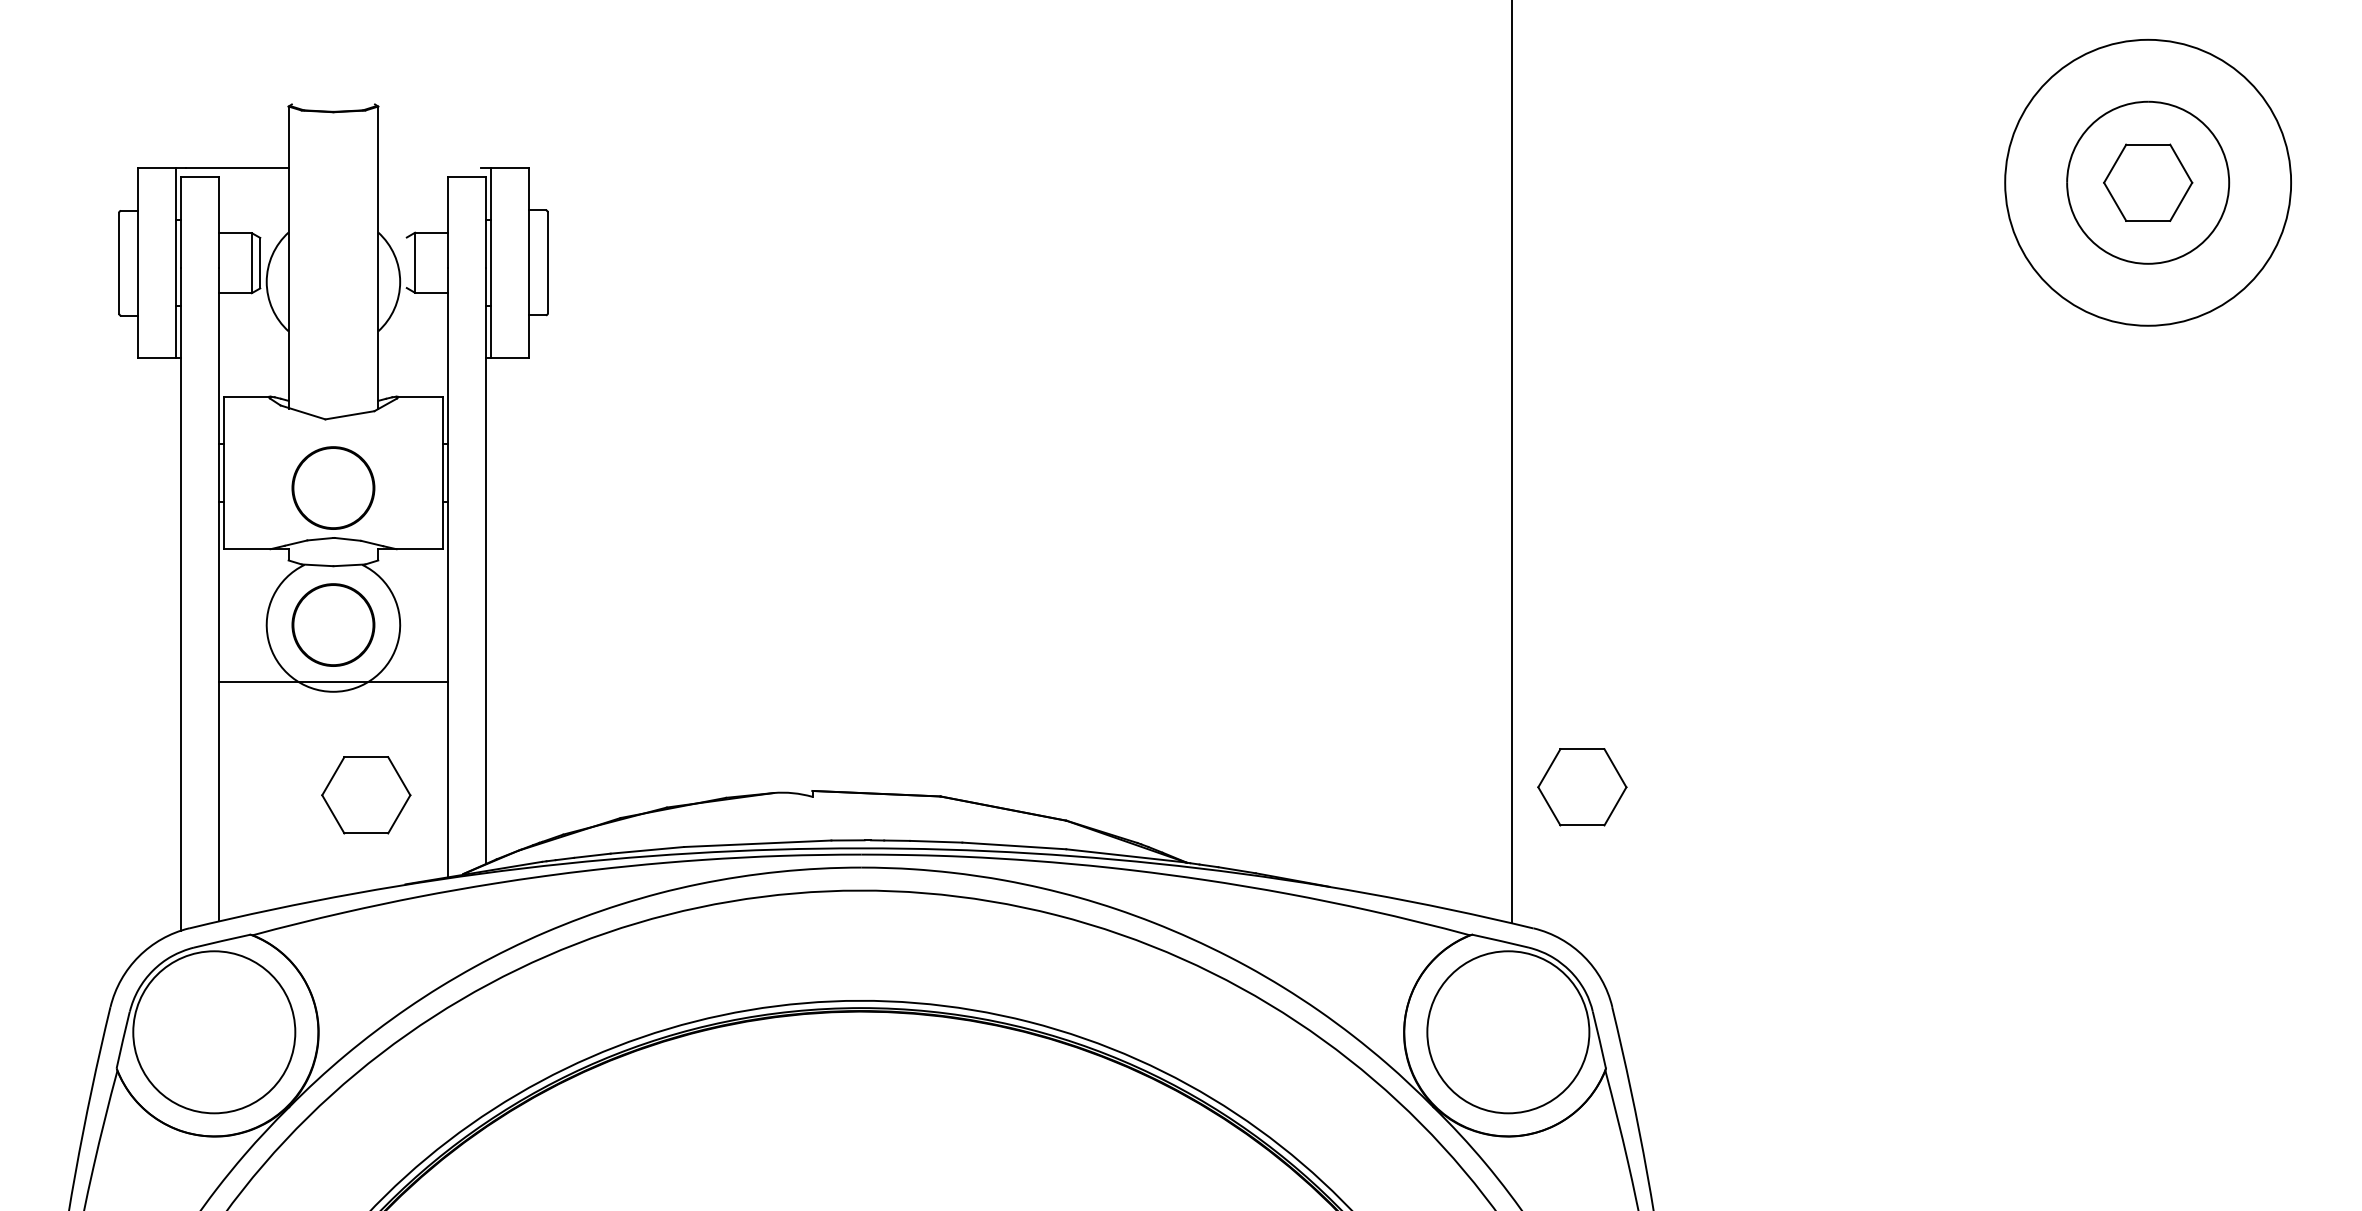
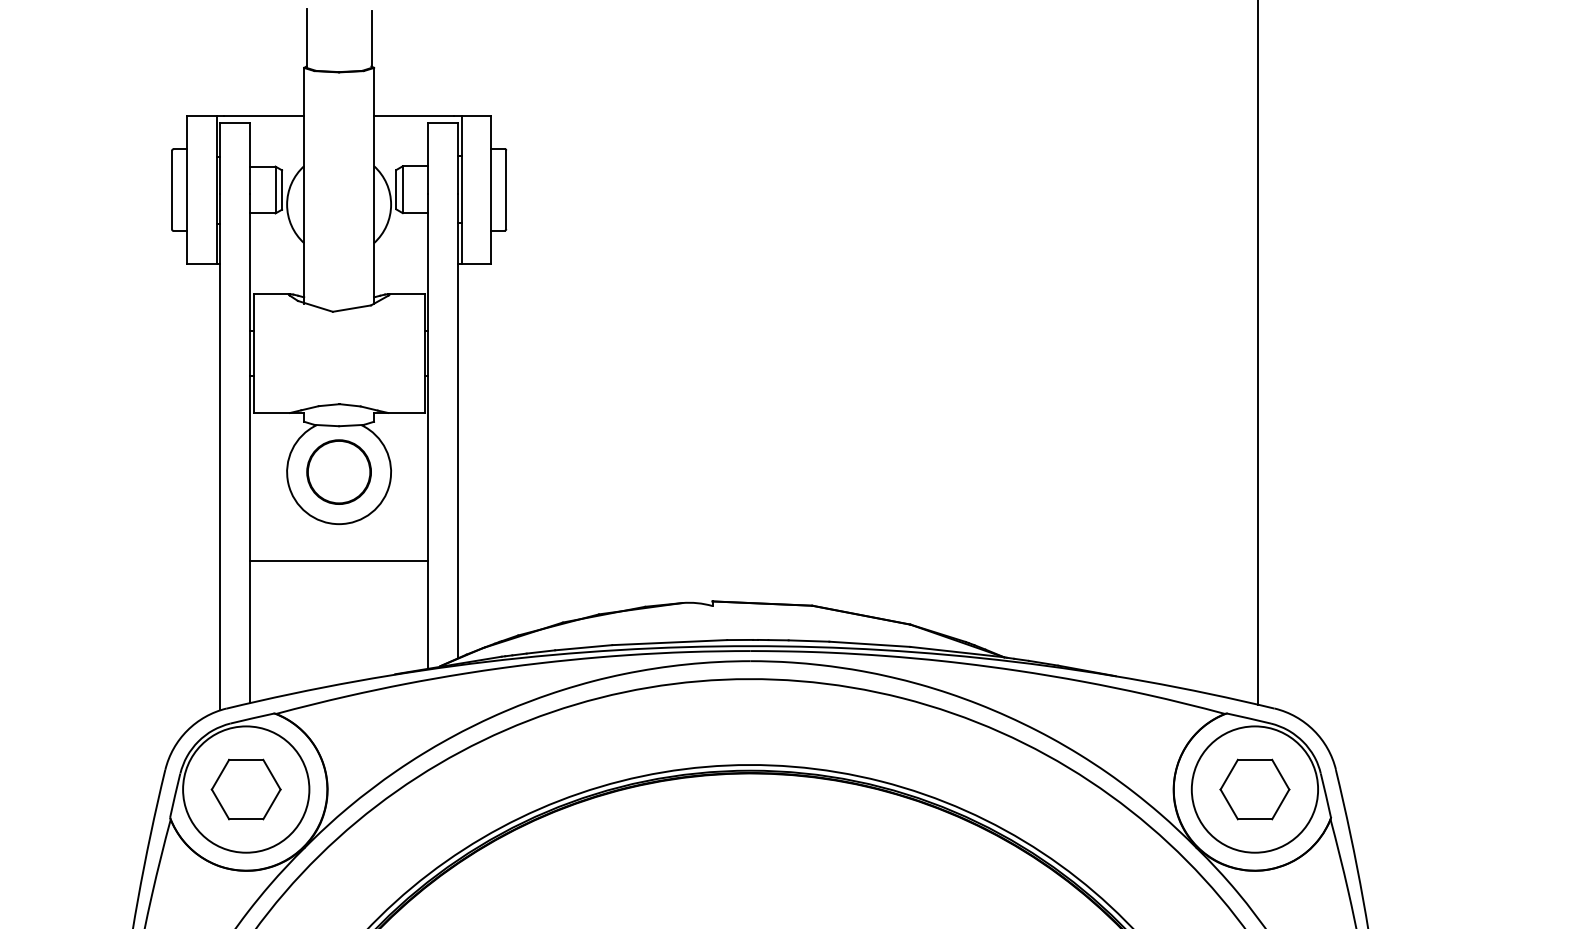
line: (291, 68) -> (306, 38), added
line: (375, 69) -> (371, 39), added
line: (429, 167) -> (413, 115), added
line: (406, 262) -> (396, 189), added
part: (333, 487) -> (339, 364), removed
line: (333, 682) -> (339, 561), moved
part: (1582, 787) -> (1255, 789), moved
part: (366, 795) -> (246, 789), moved

